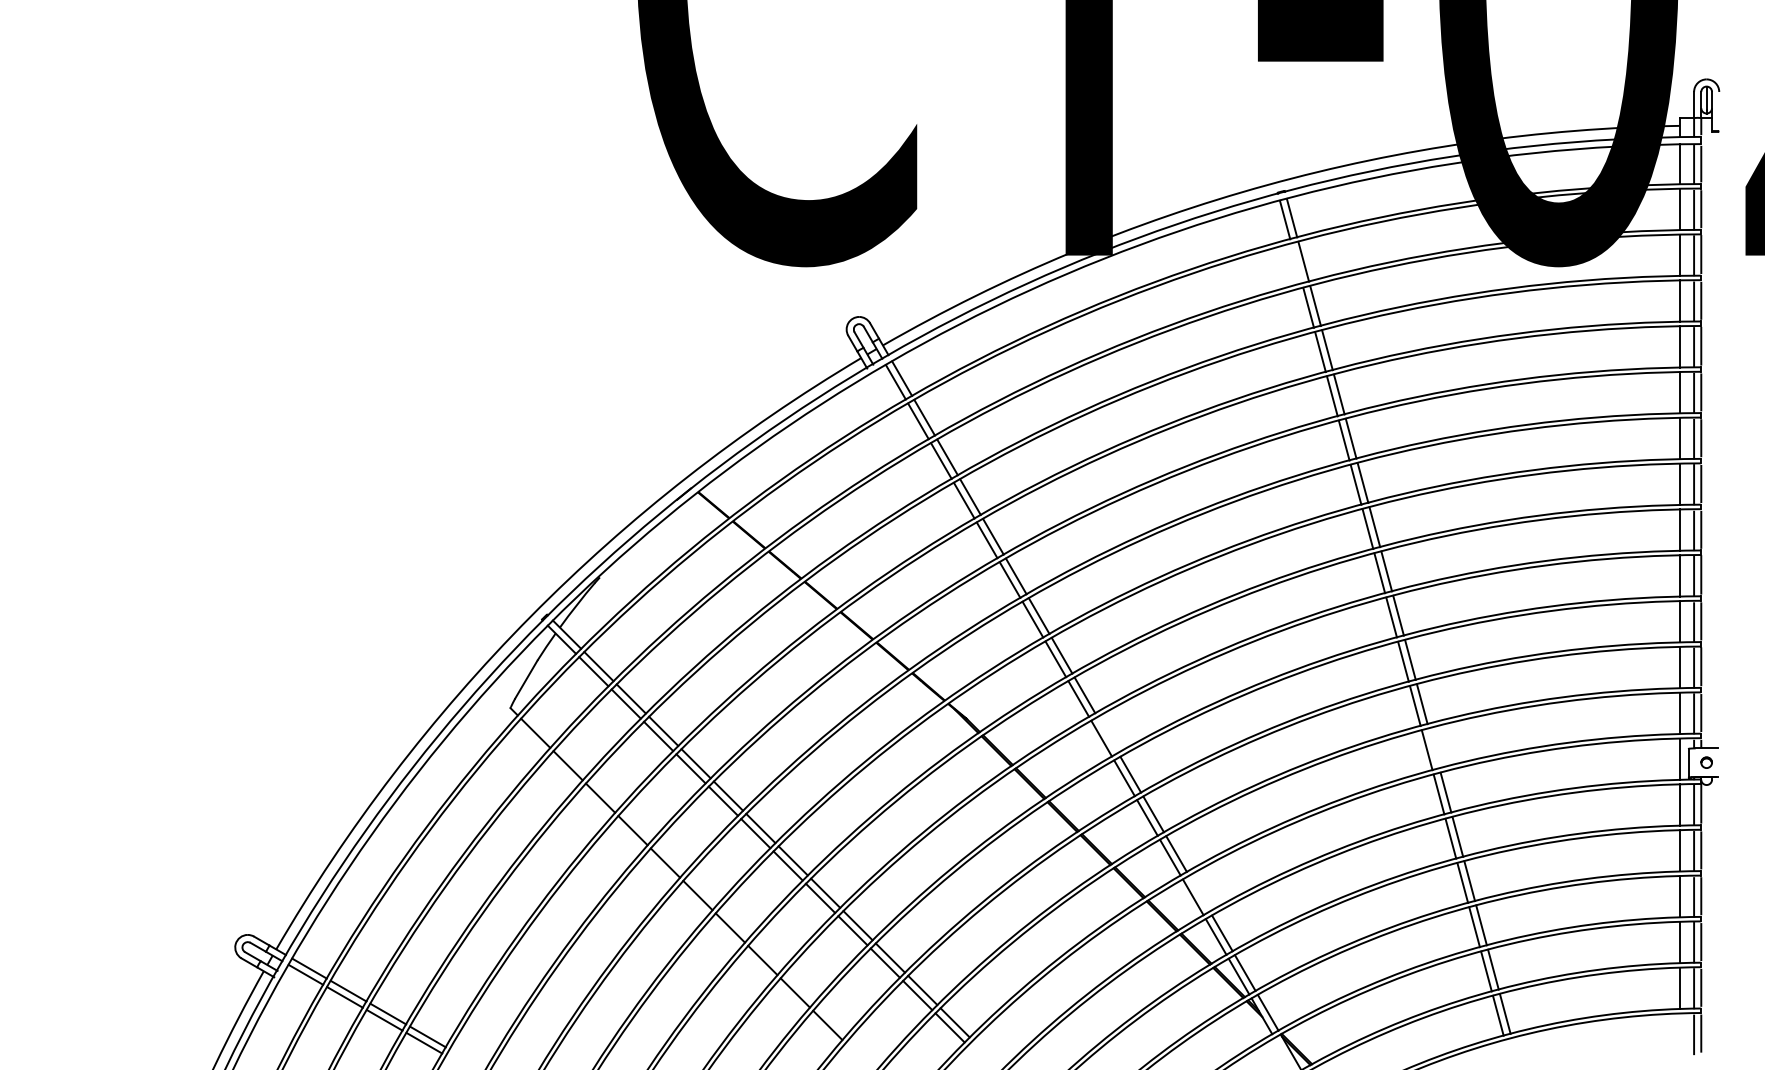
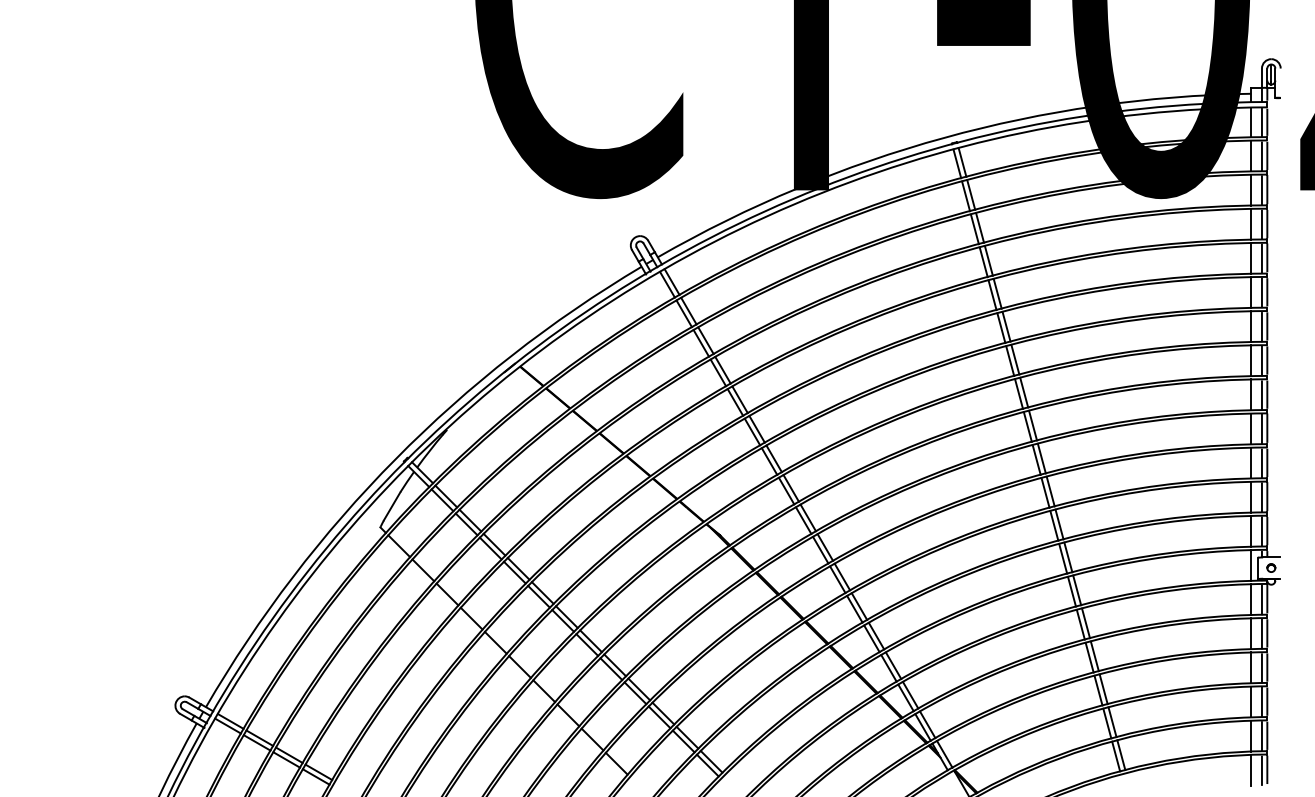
line: (1296, 263) -> (965, 196), added
line: (1107, 734) -> (825, 547), added
line: (1433, 748) -> (1067, 557), added
line: (1199, 893) -> (893, 665), added
line: (1679, 1033) -> (1251, 769), added

